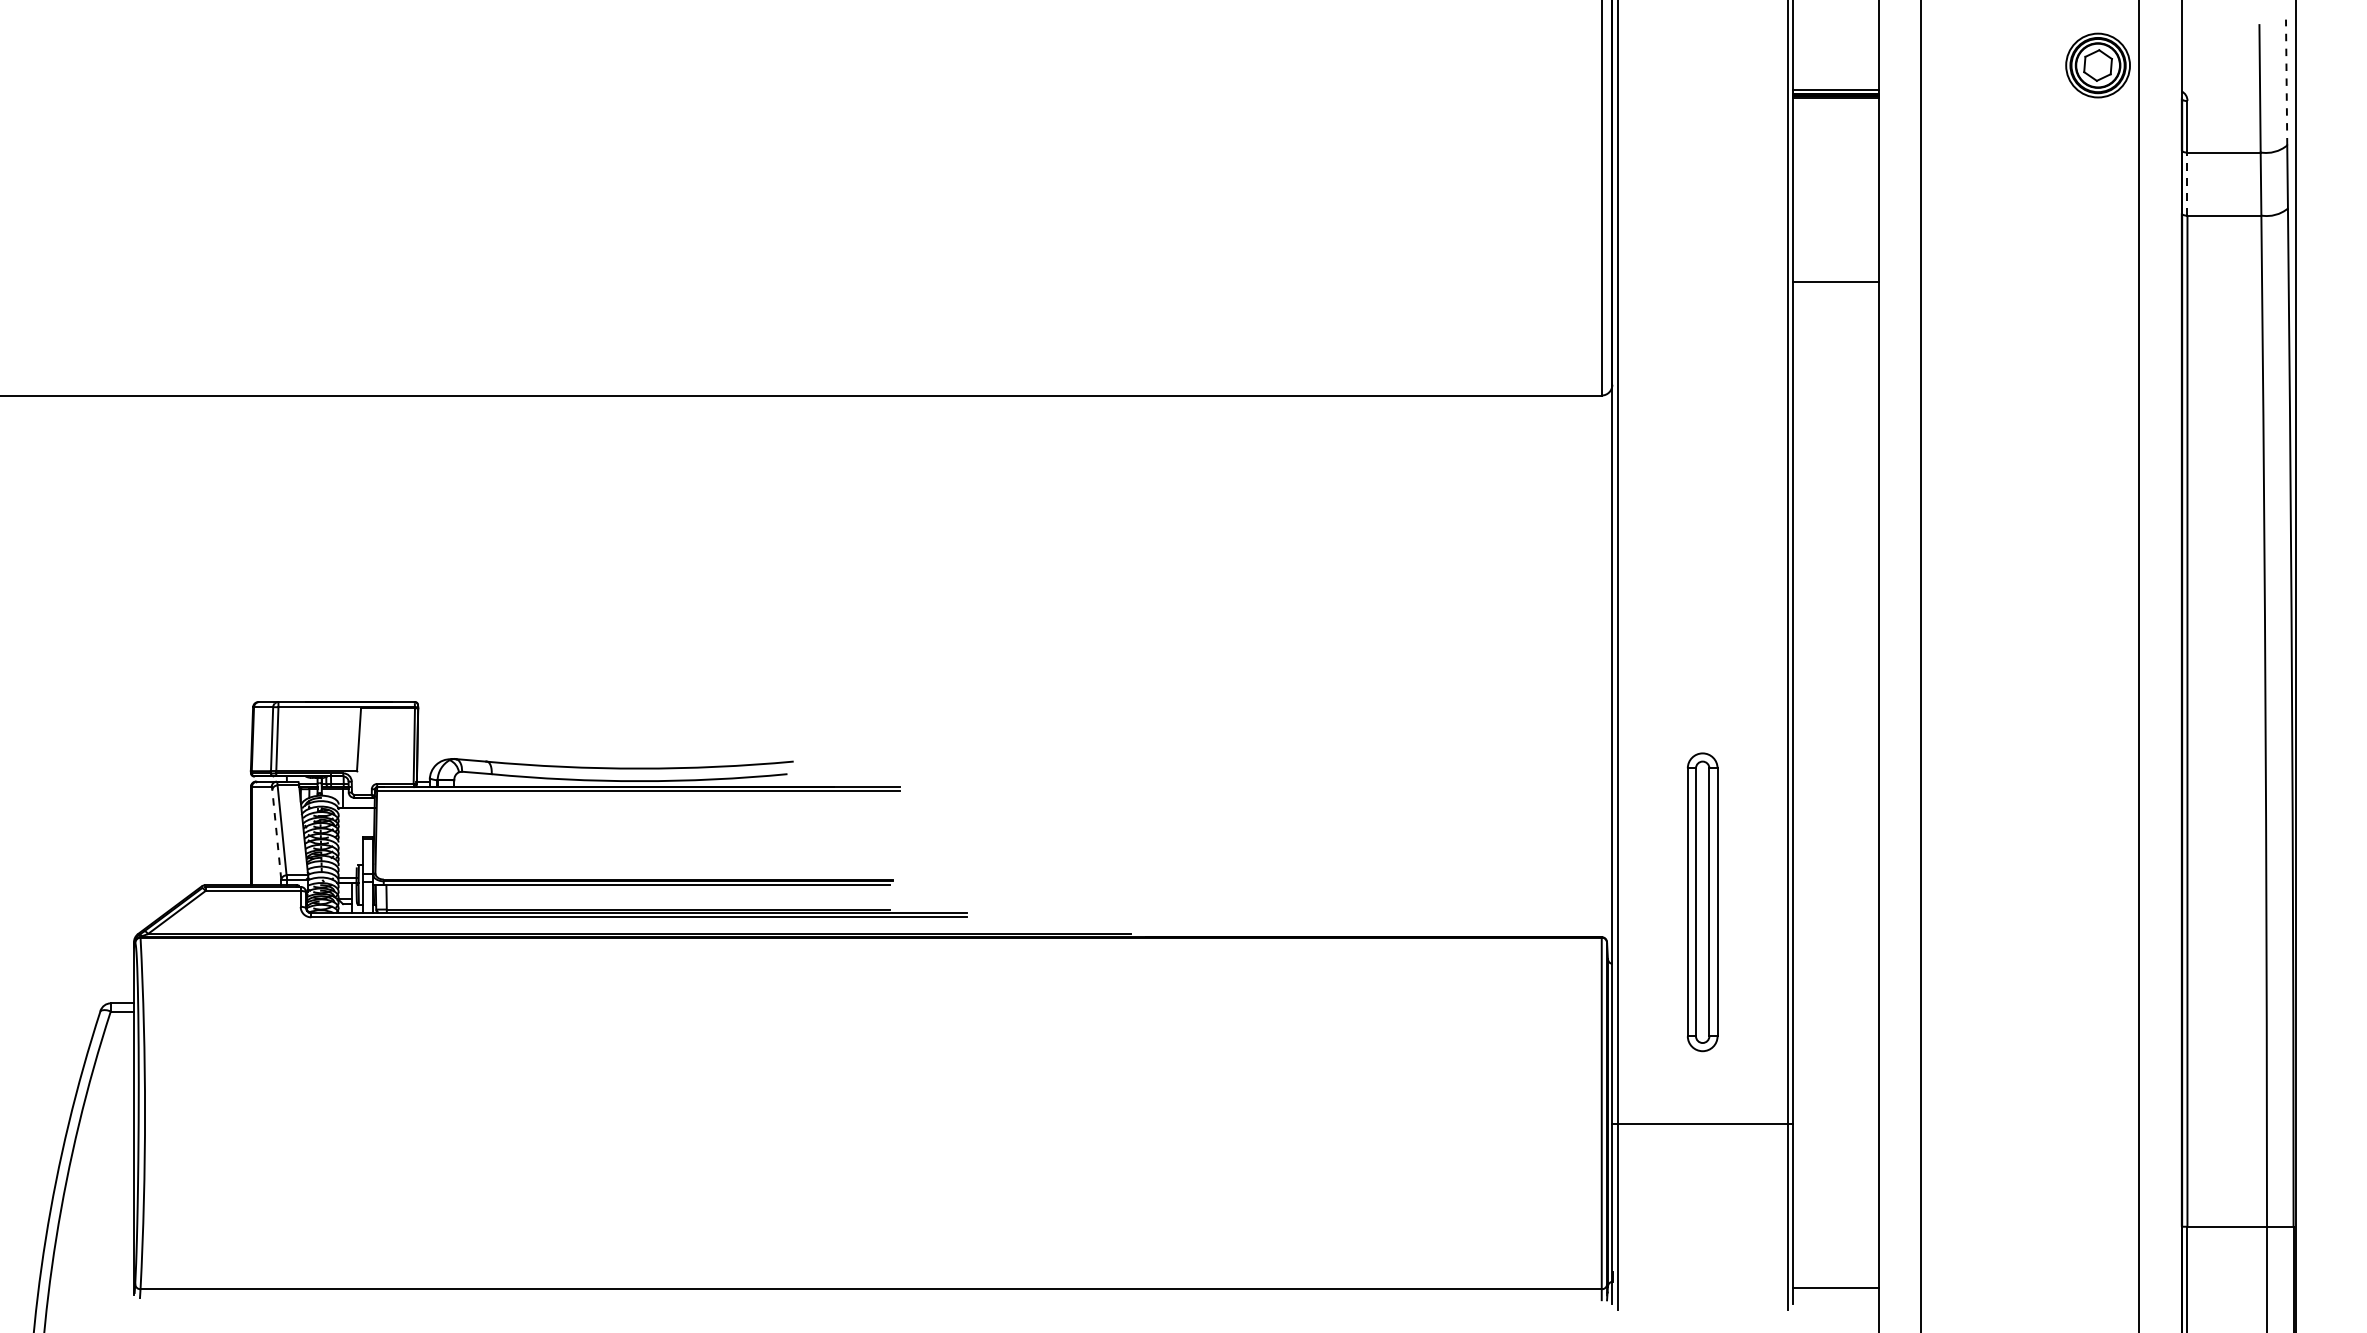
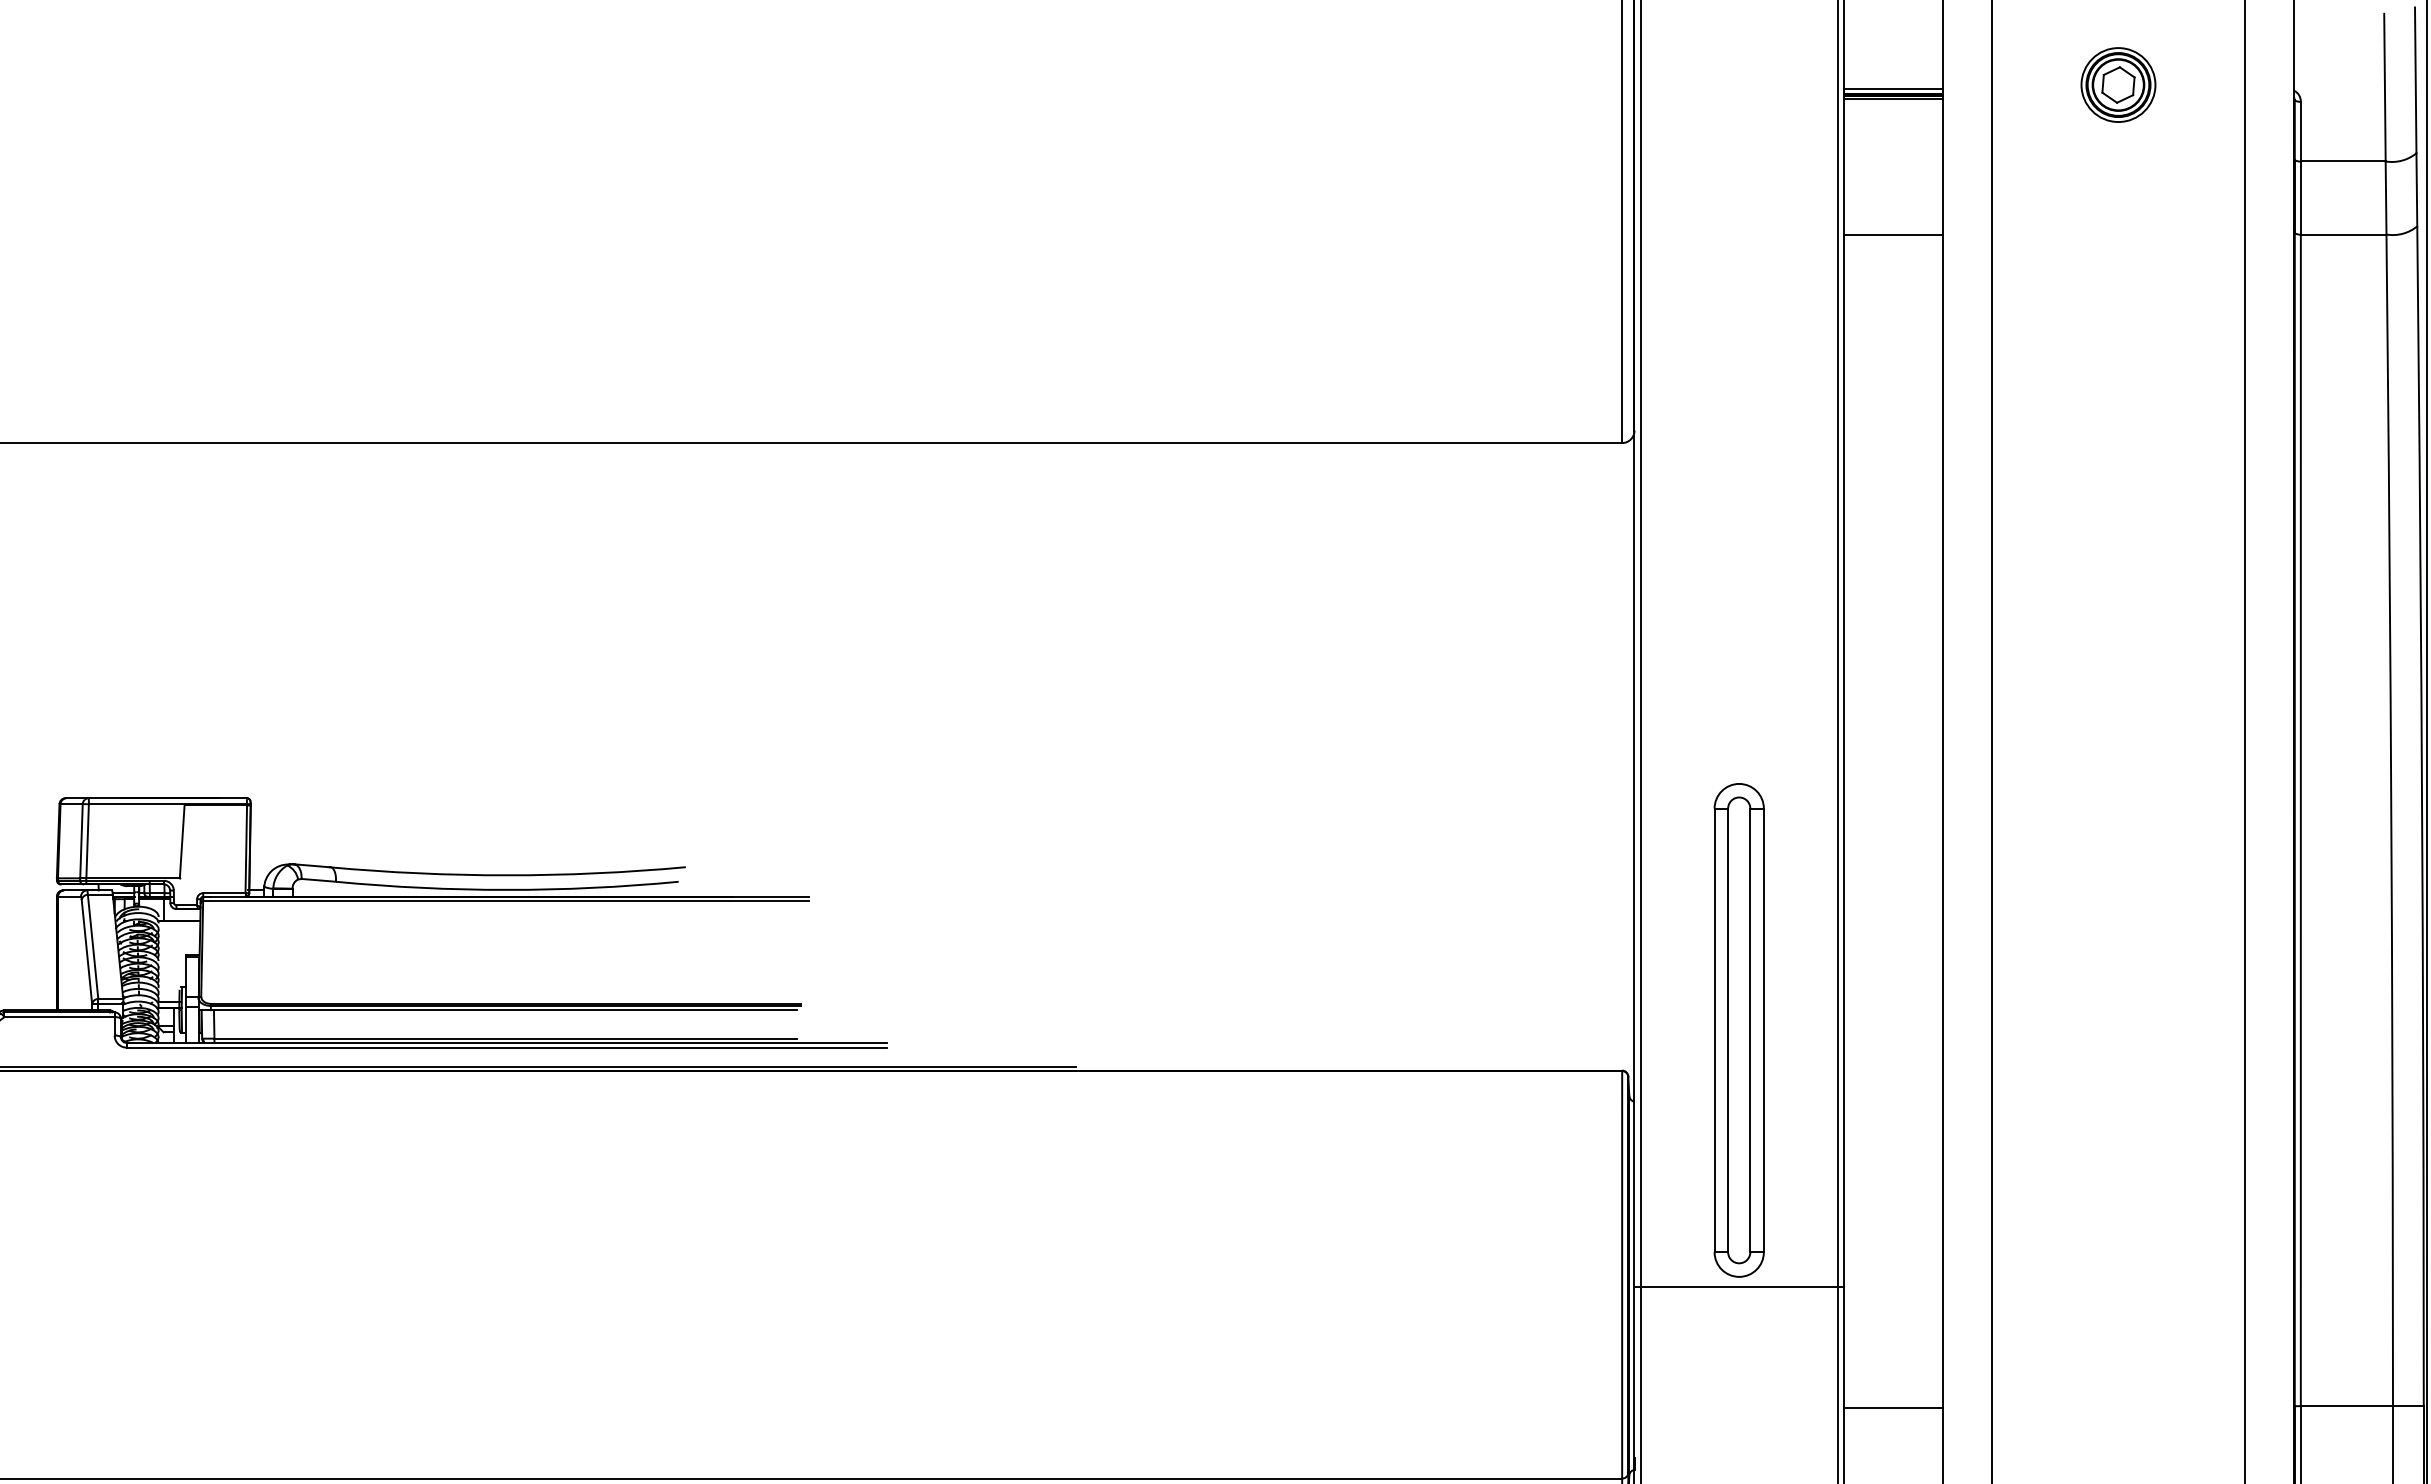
part: (2097, 65) -> (2117, 84), moved
line: (2286, 82) -> (2415, 80), dashed -> solid
line: (2187, 184) -> (2300, 198), dashed -> solid
line: (1835, 282) -> (1893, 235), moved
line: (276, 834) -> (86, 951), dashed -> solid
part: (1702, 901) -> (1738, 1029), size x1.43
line: (1835, 1288) -> (1893, 1408), moved

